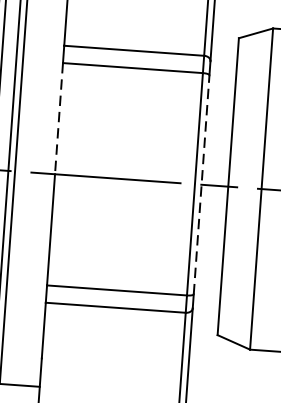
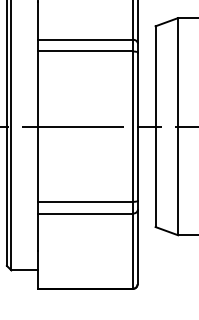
line: (59, 119) -> (38, 89), dashed -> solid
line: (201, 184) -> (137, 126), dashed -> solid

